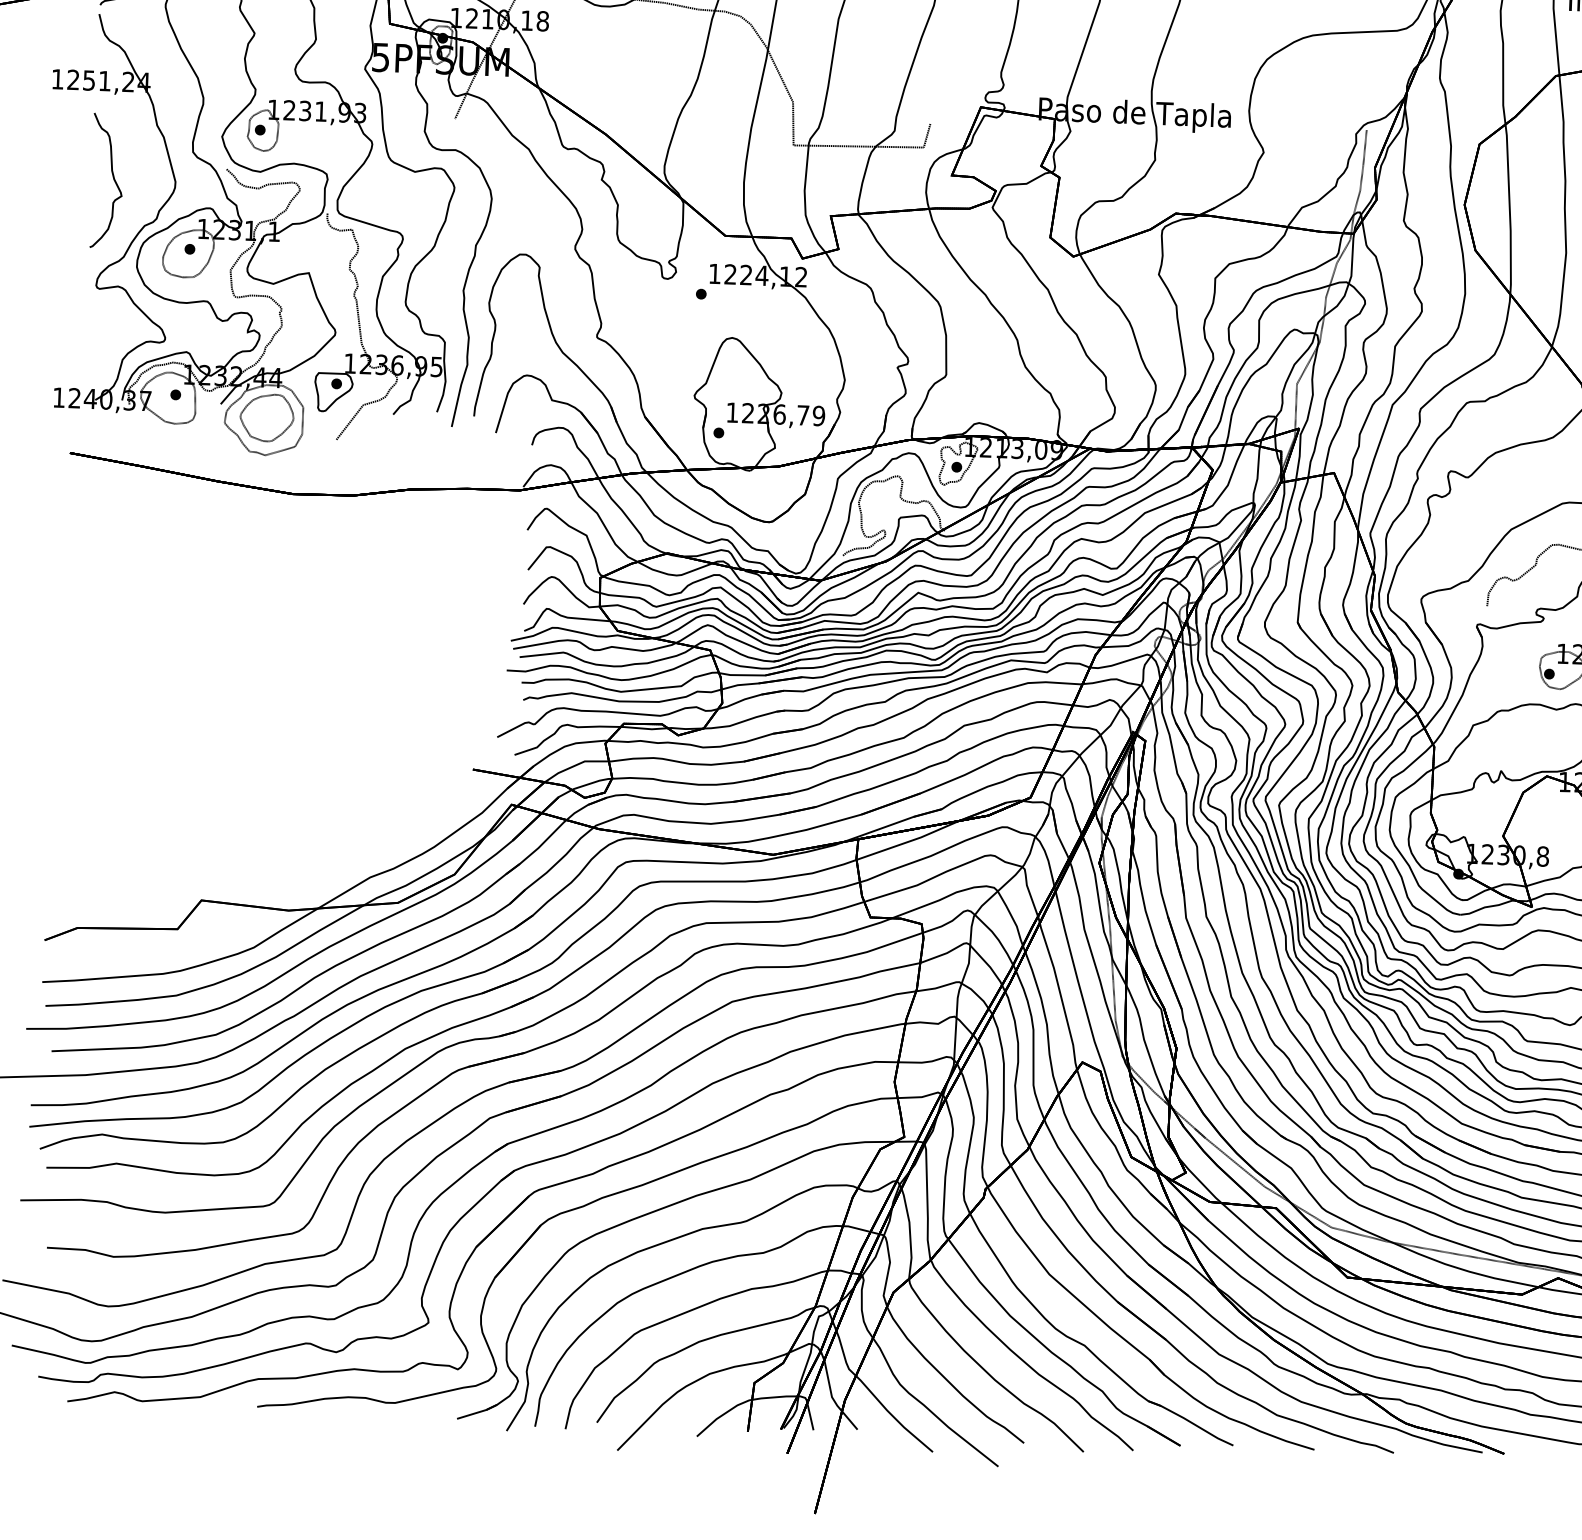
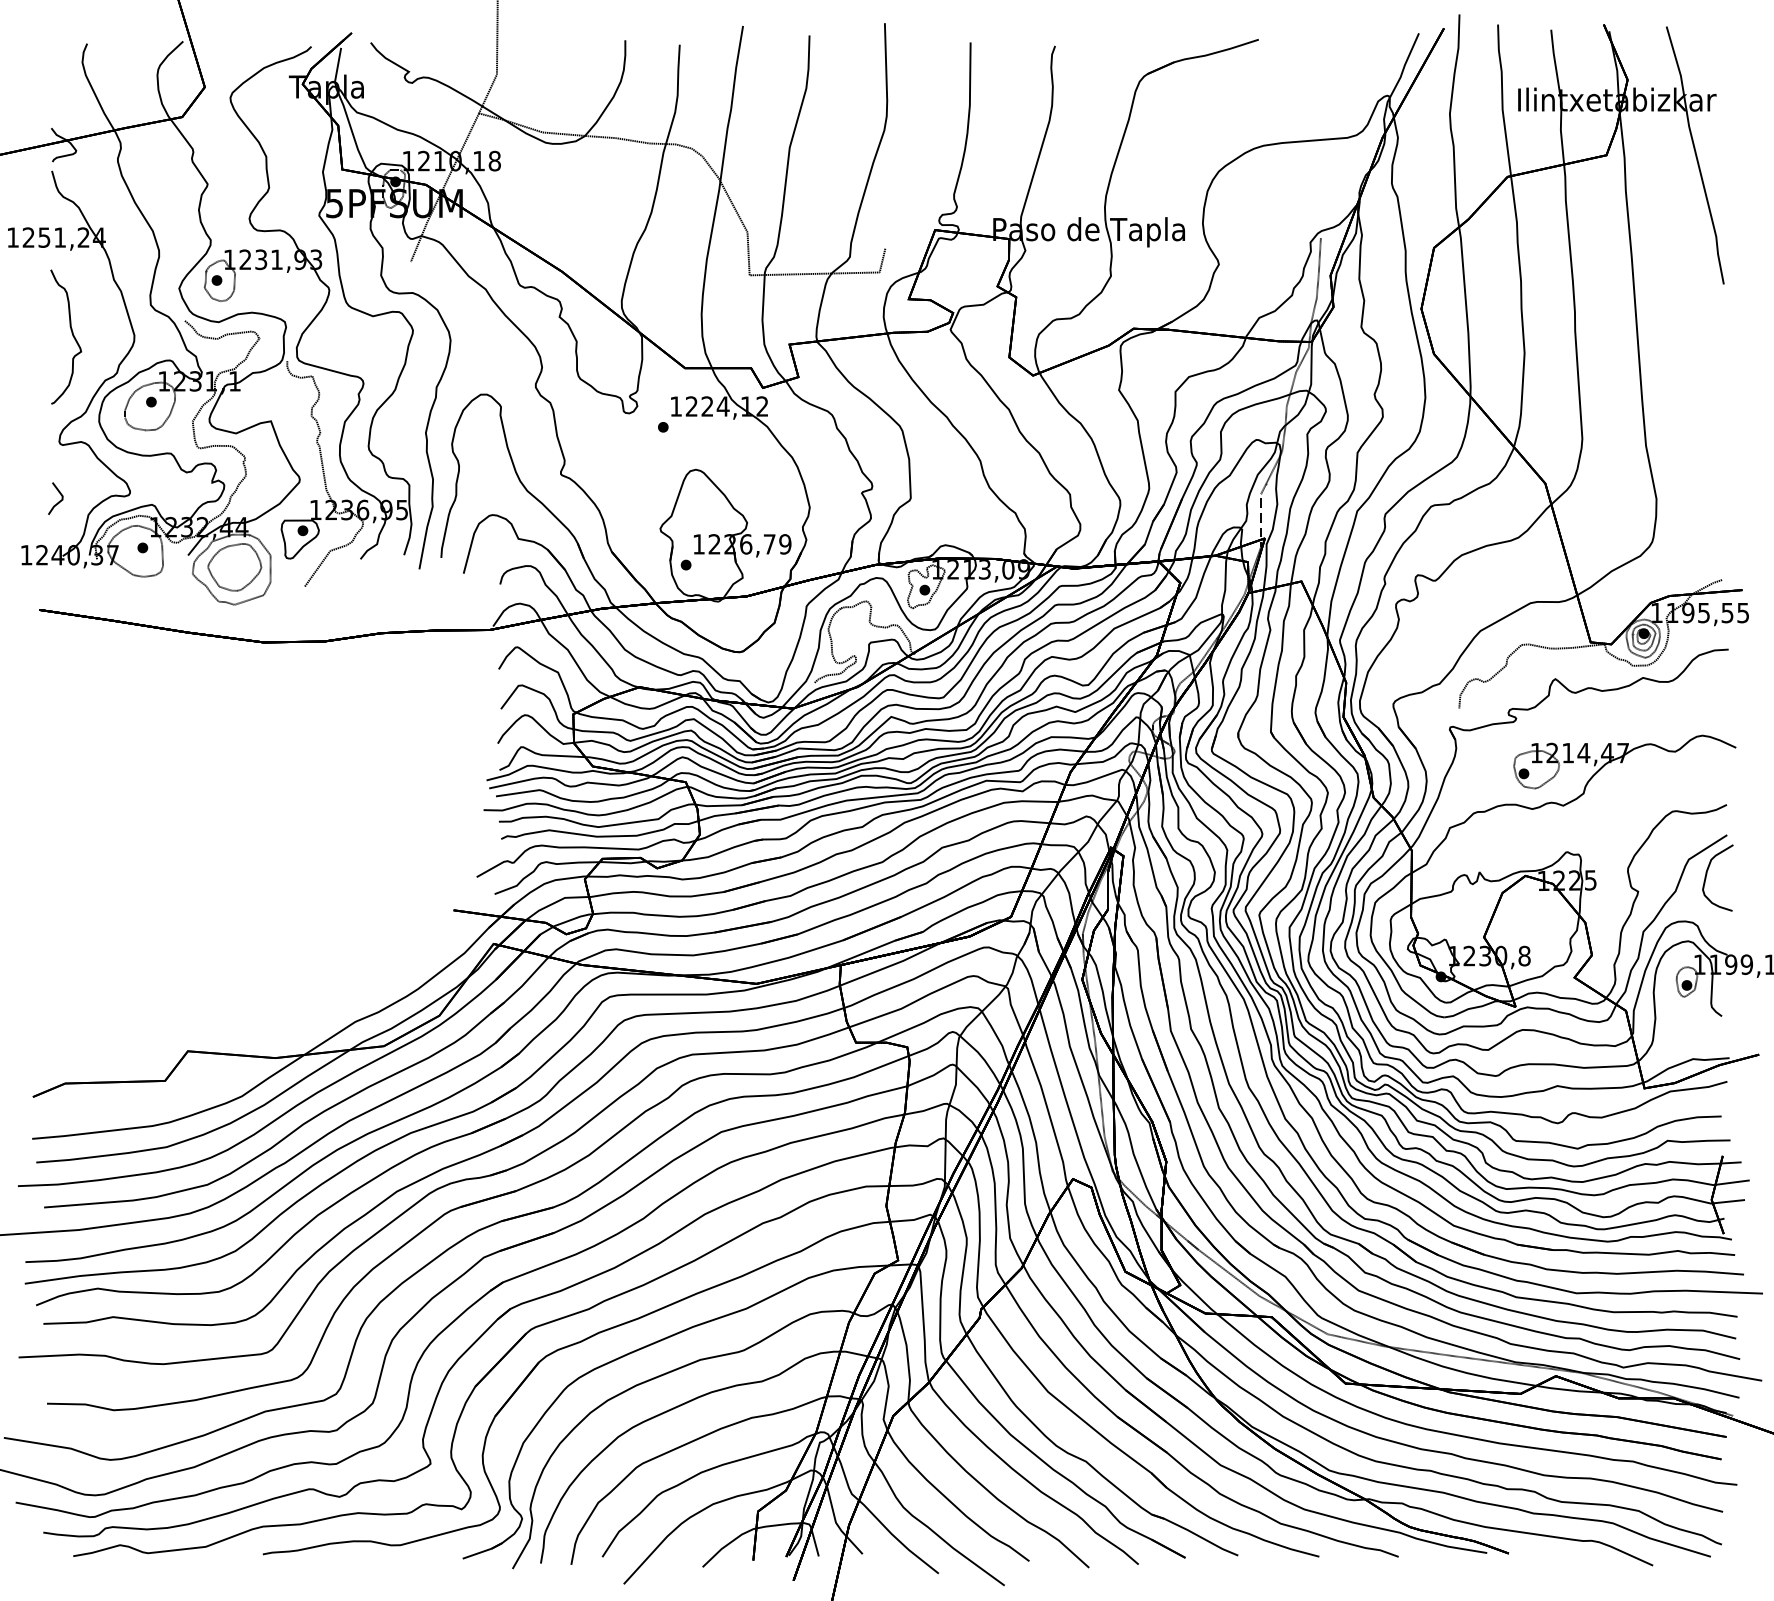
line: (93, 345) -> (58, 501), added

